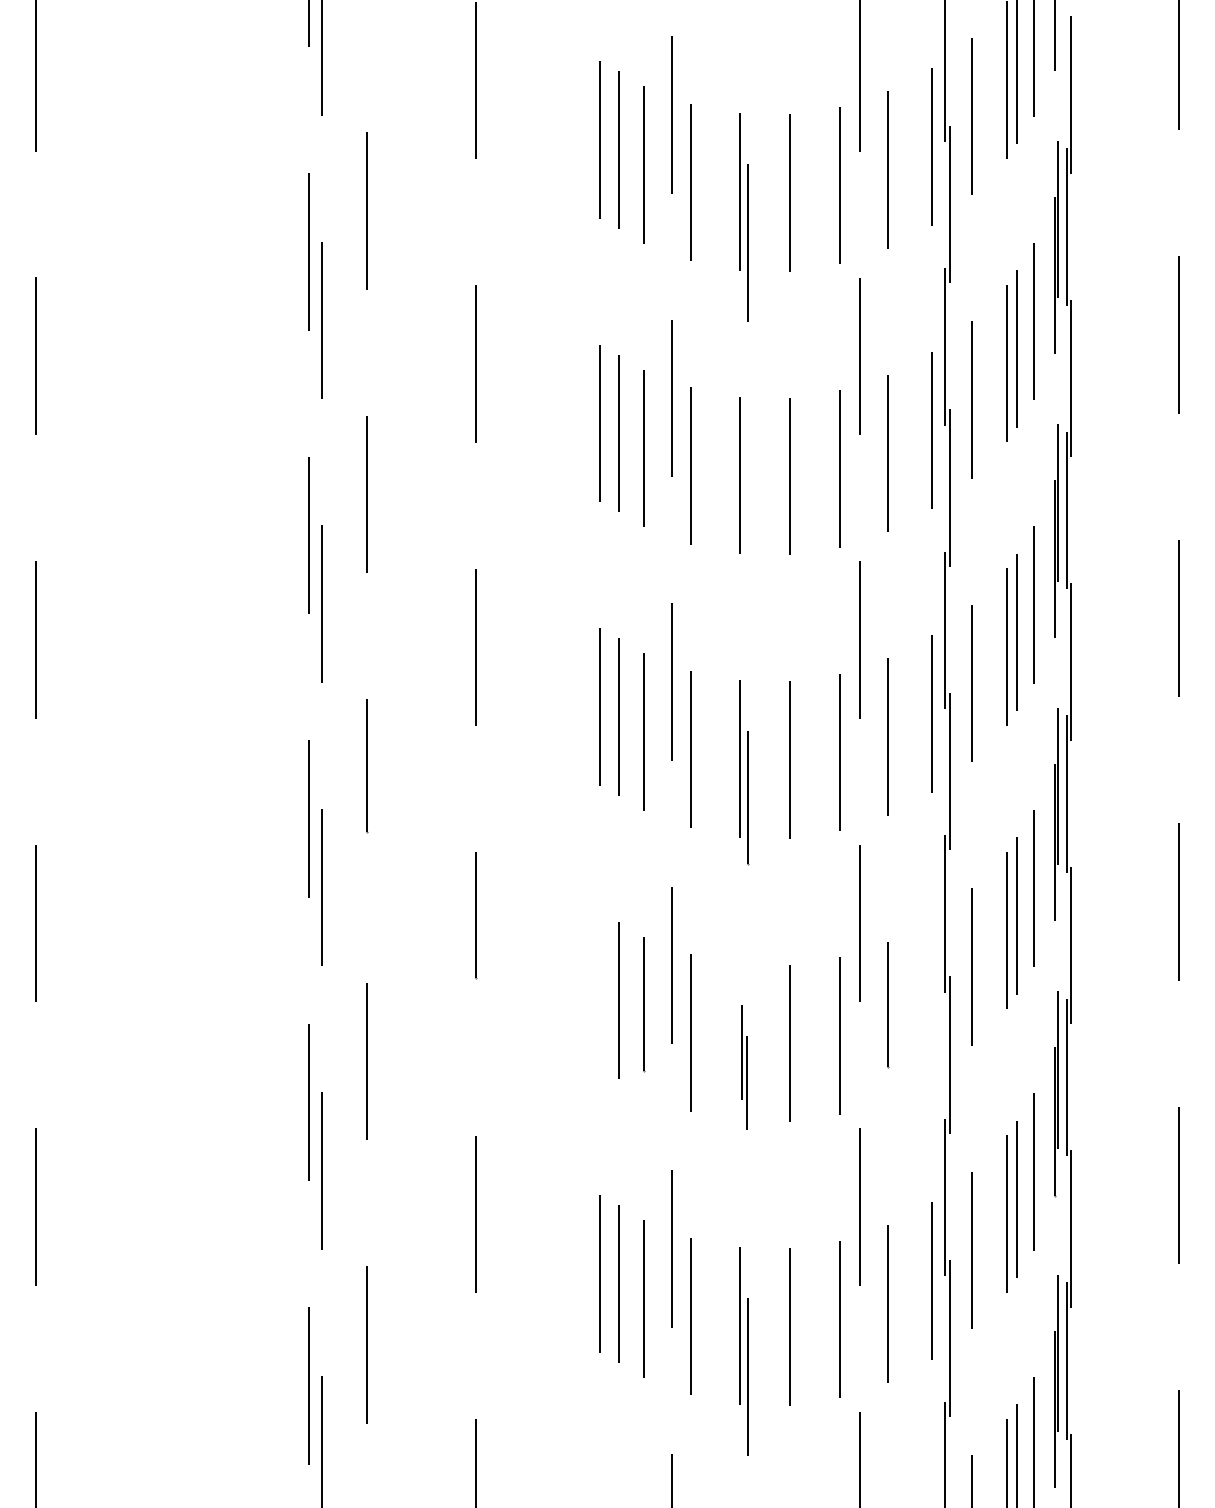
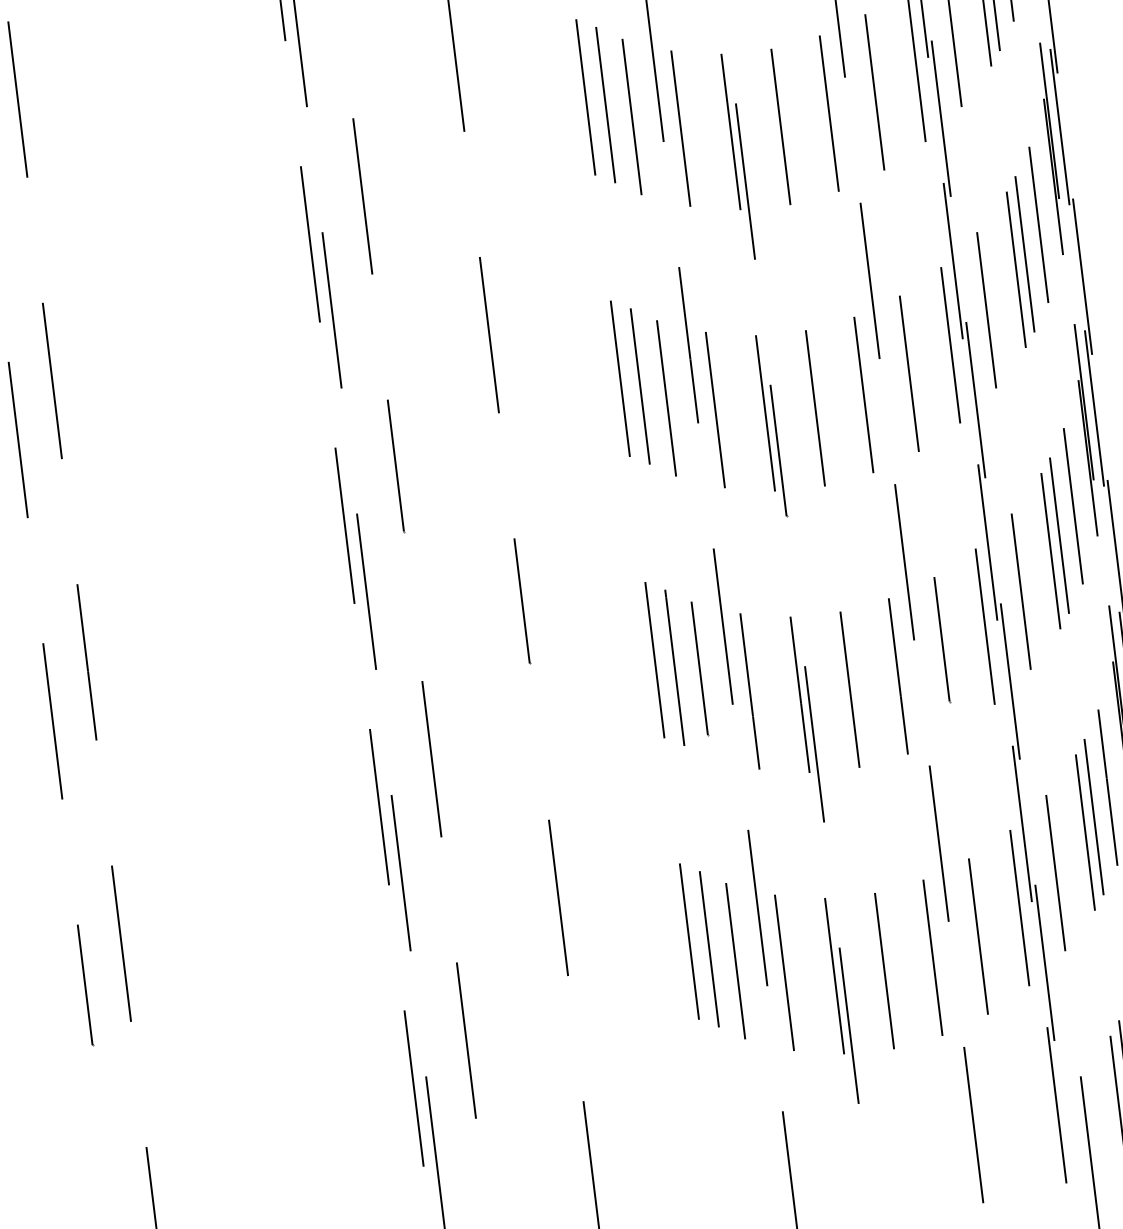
line: (748, 526) -> (745, 181), added
line: (600, 990) -> (655, 660), added
line: (932, 997) -> (985, 626), added
part: (743, 1067) -> (806, 719), size x1.67

